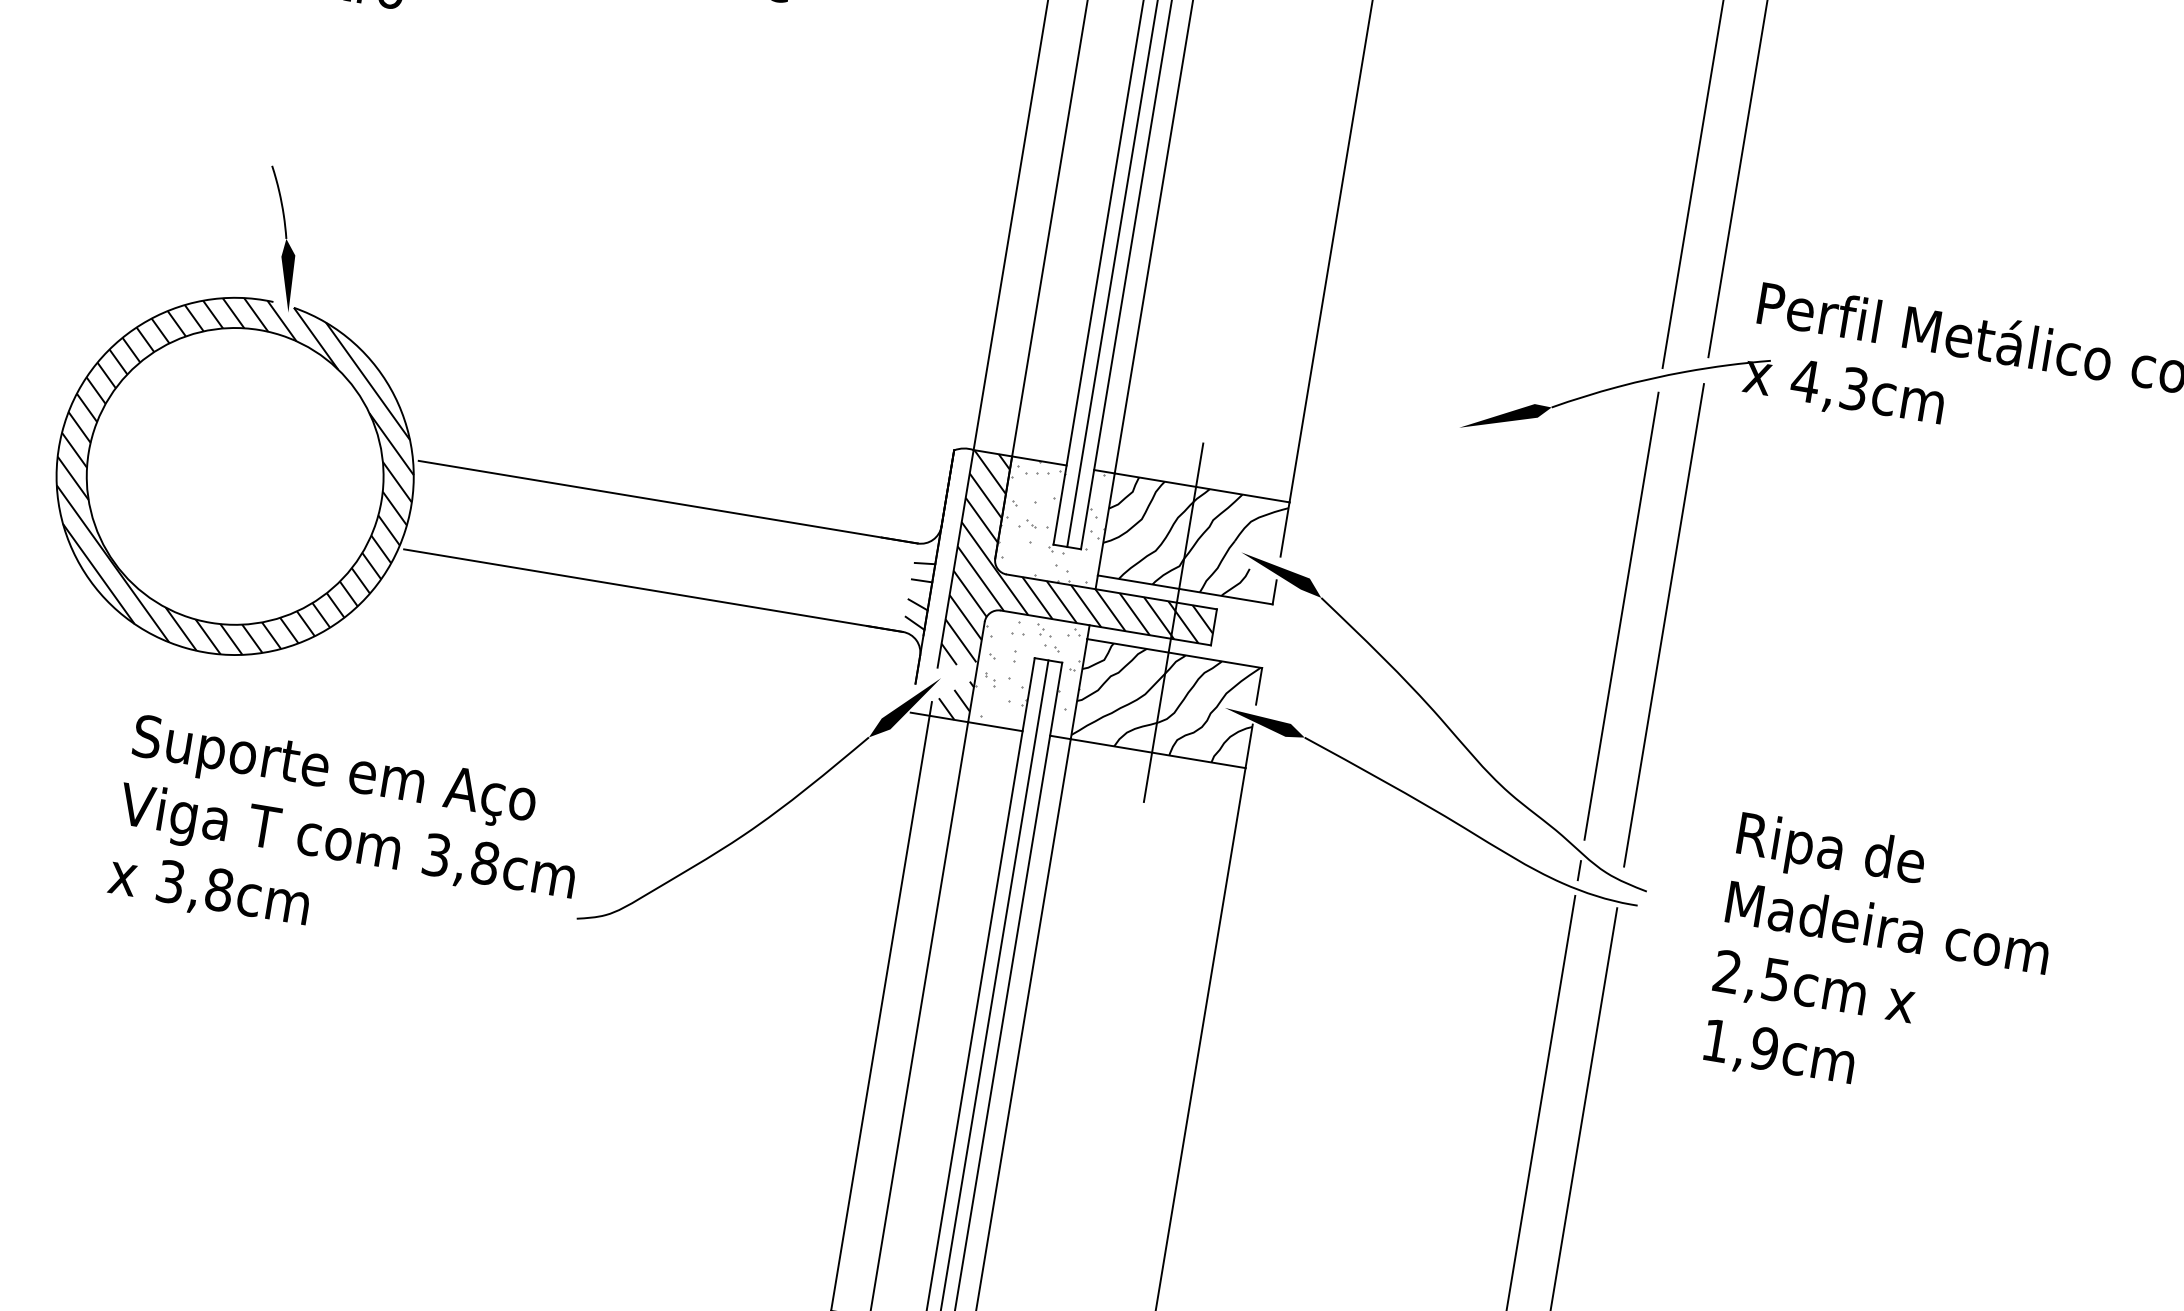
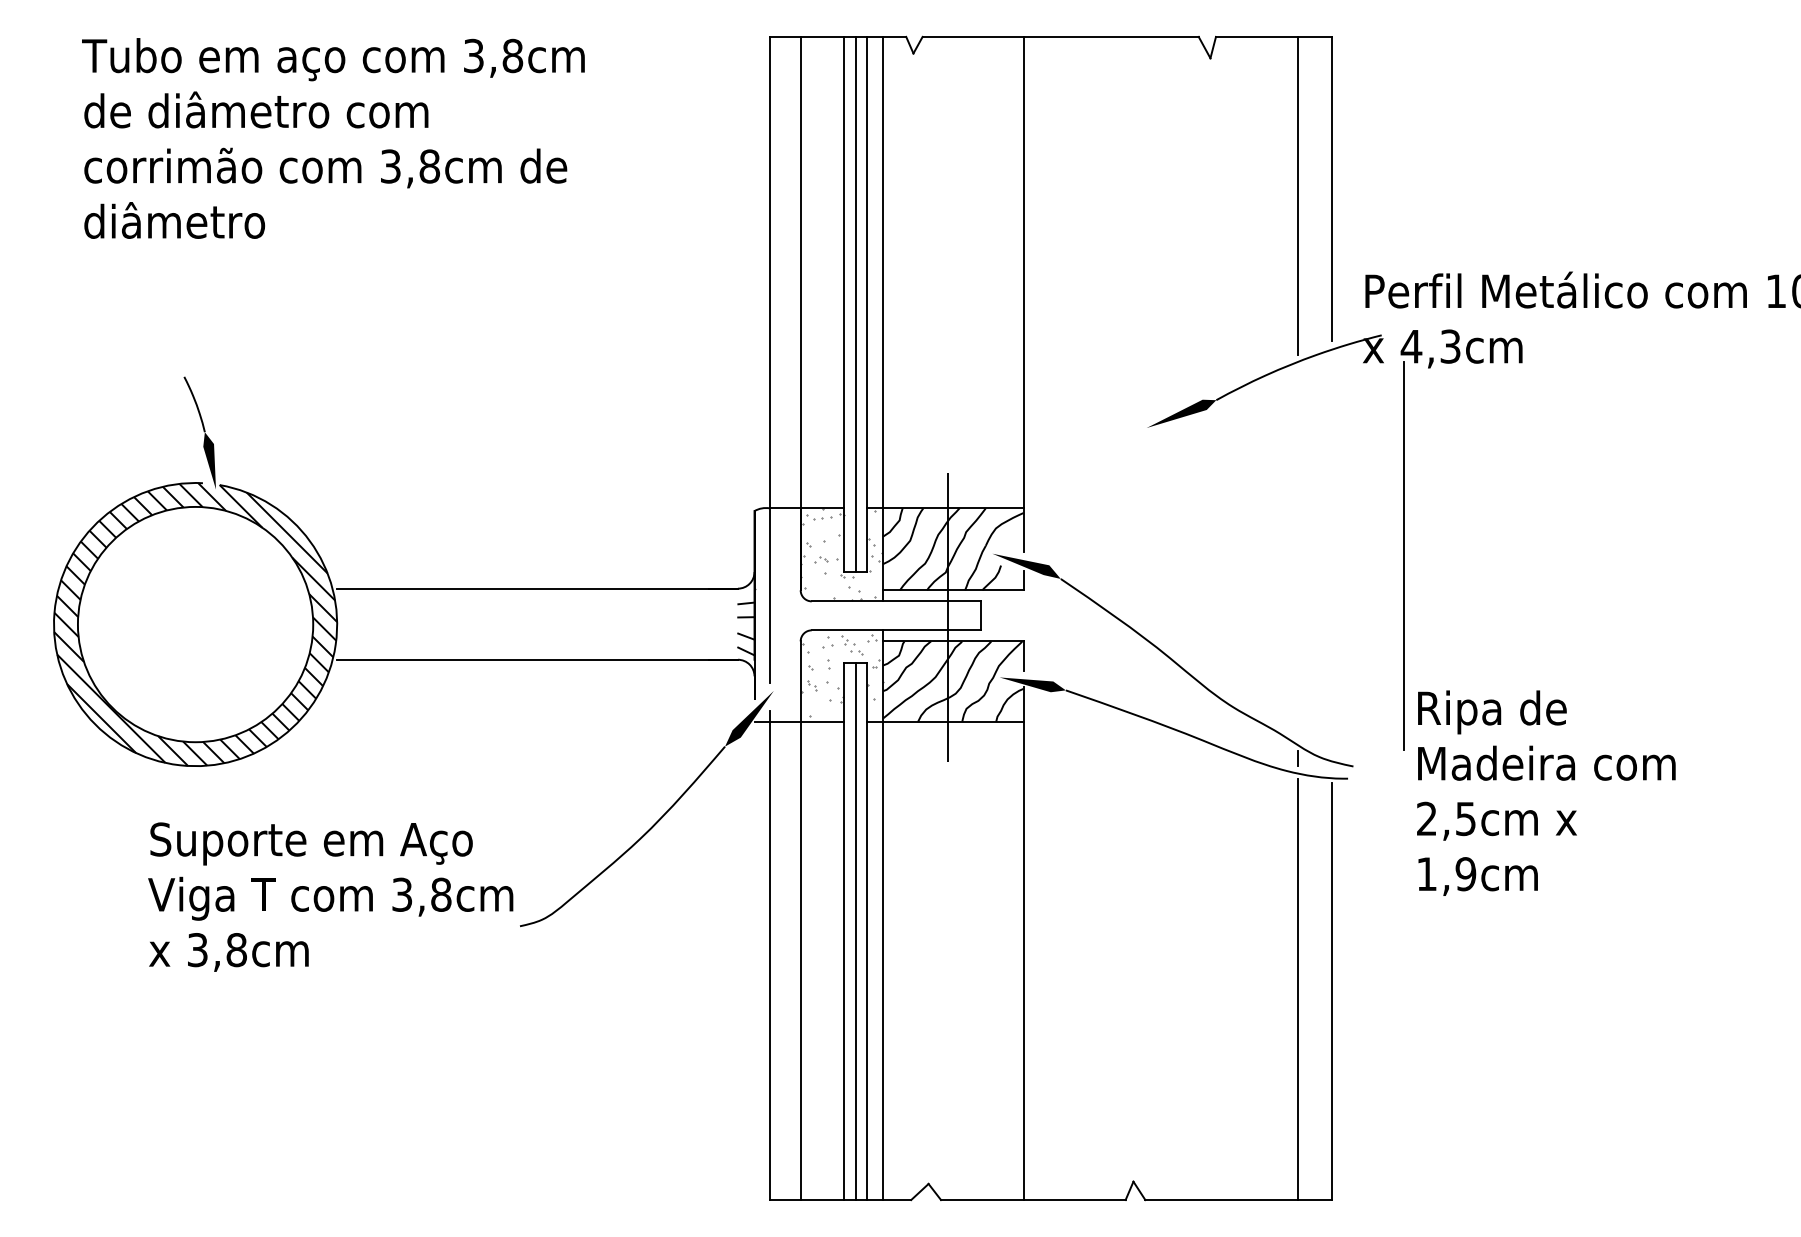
hatch: (1086, 577) -> (874, 593), removed
line: (1620, 616) -> (1297, 554), removed
line: (1663, 624) -> (1403, 555), moved
hatch: (951, 698) -> (784, 705), removed

